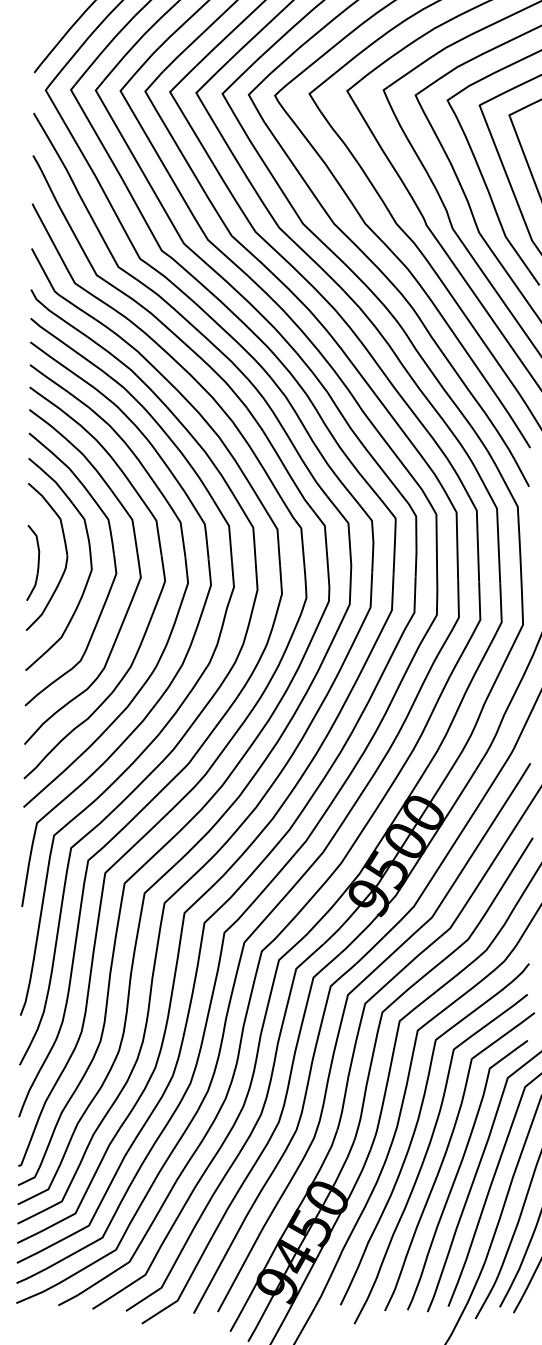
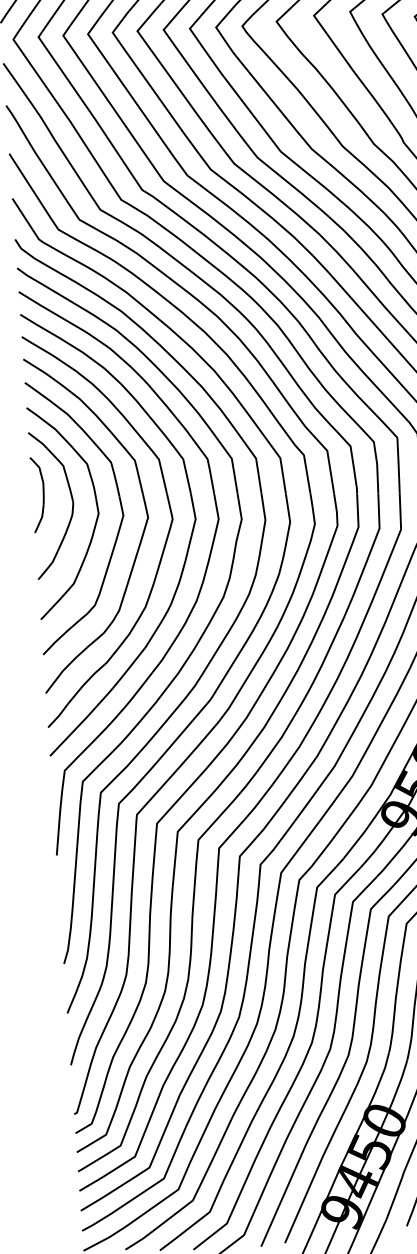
part: (33, 562) -> (38, 494), moved

